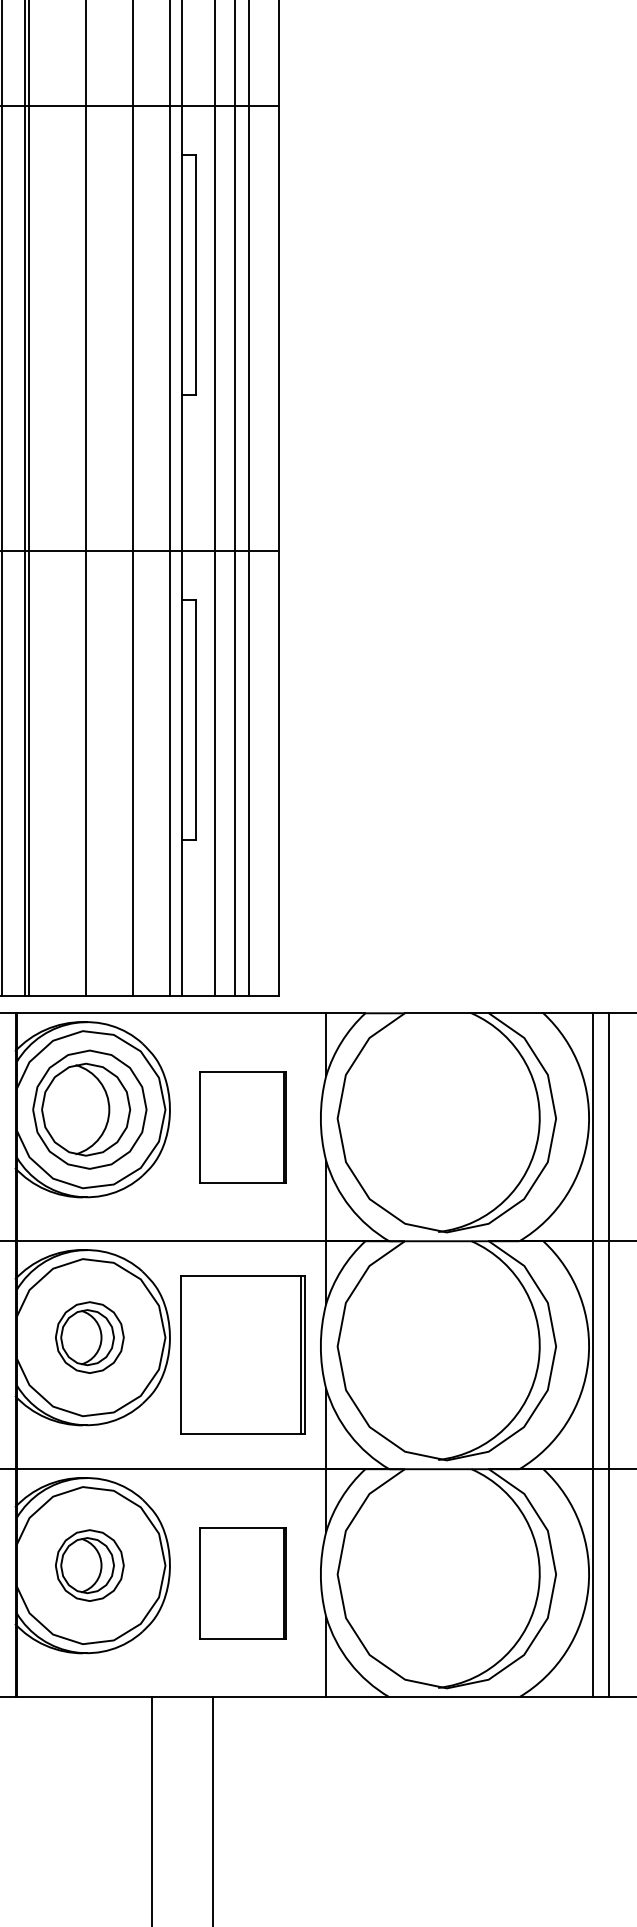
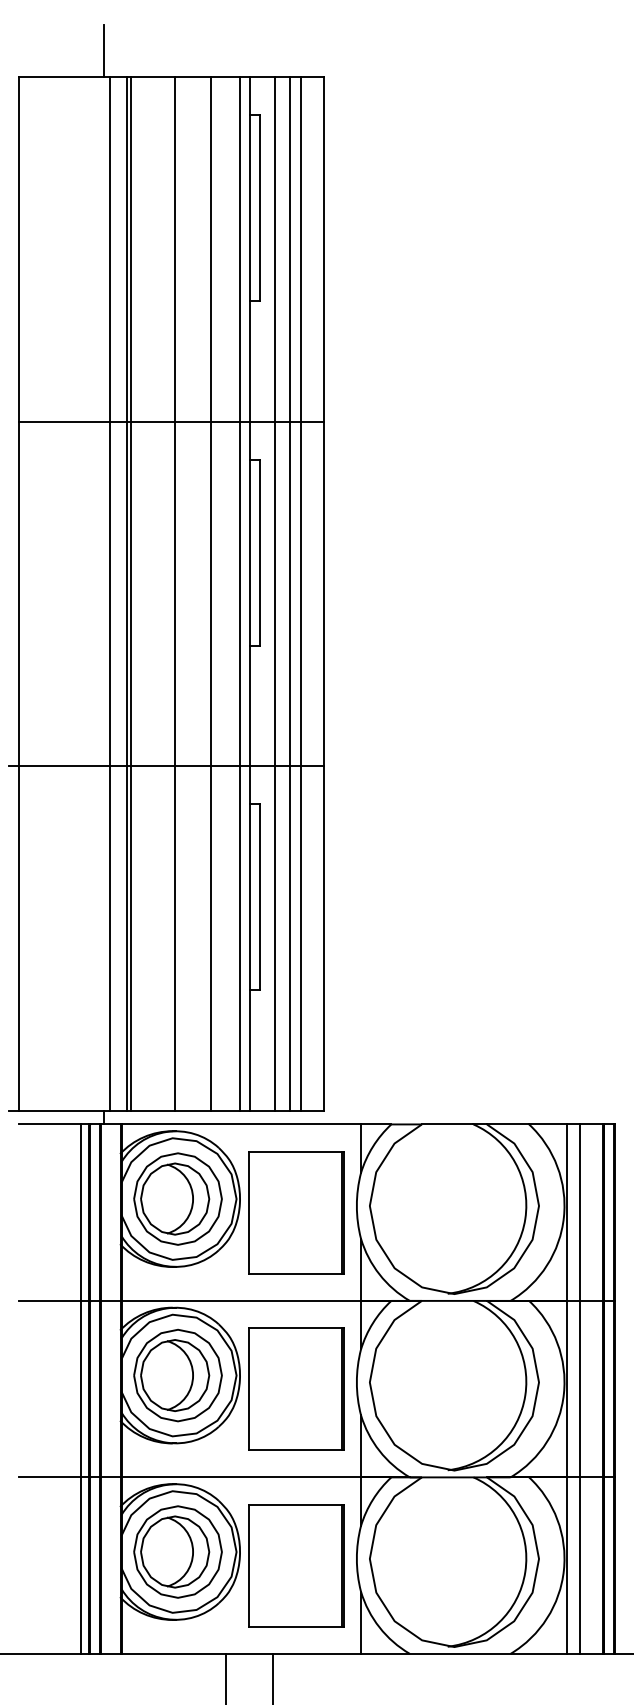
part: (242, 1127) -> (296, 1212), size x1.43
part: (89, 1337) -> (177, 1375), size x1.67
part: (89, 1564) -> (177, 1551), size x1.67
part: (242, 1583) -> (296, 1565), size x1.43

